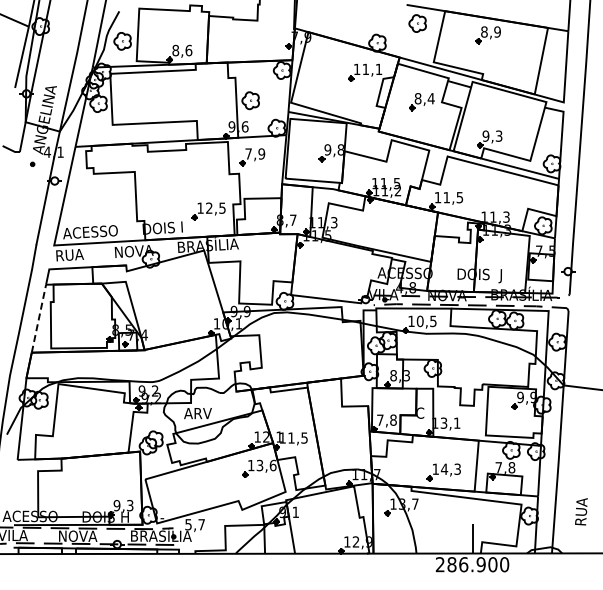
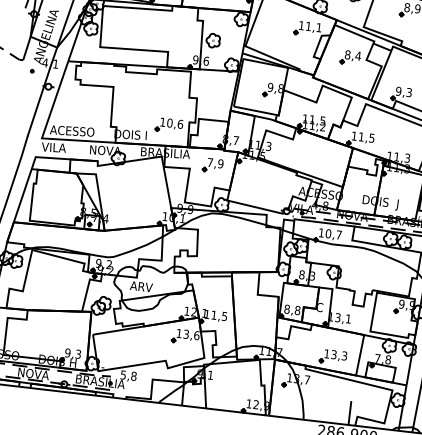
part: (252, 157) -> (213, 165), moved
text: (215, 207) -> (174, 123), 12,5 -> 10,6
text: (70, 254) -> (54, 147), RUA -> VILA
line: (38, 318) -> (22, 195), dashed -> solid
text: (433, 321) -> (339, 235), 10,5 -> 10,7
text: (380, 419) -> (287, 308), 7,8 -> 8,8
text: (444, 468) -> (334, 354), 14,3 -> 13,3
text: (201, 524) -> (133, 376), 5,7 -> 5,8

